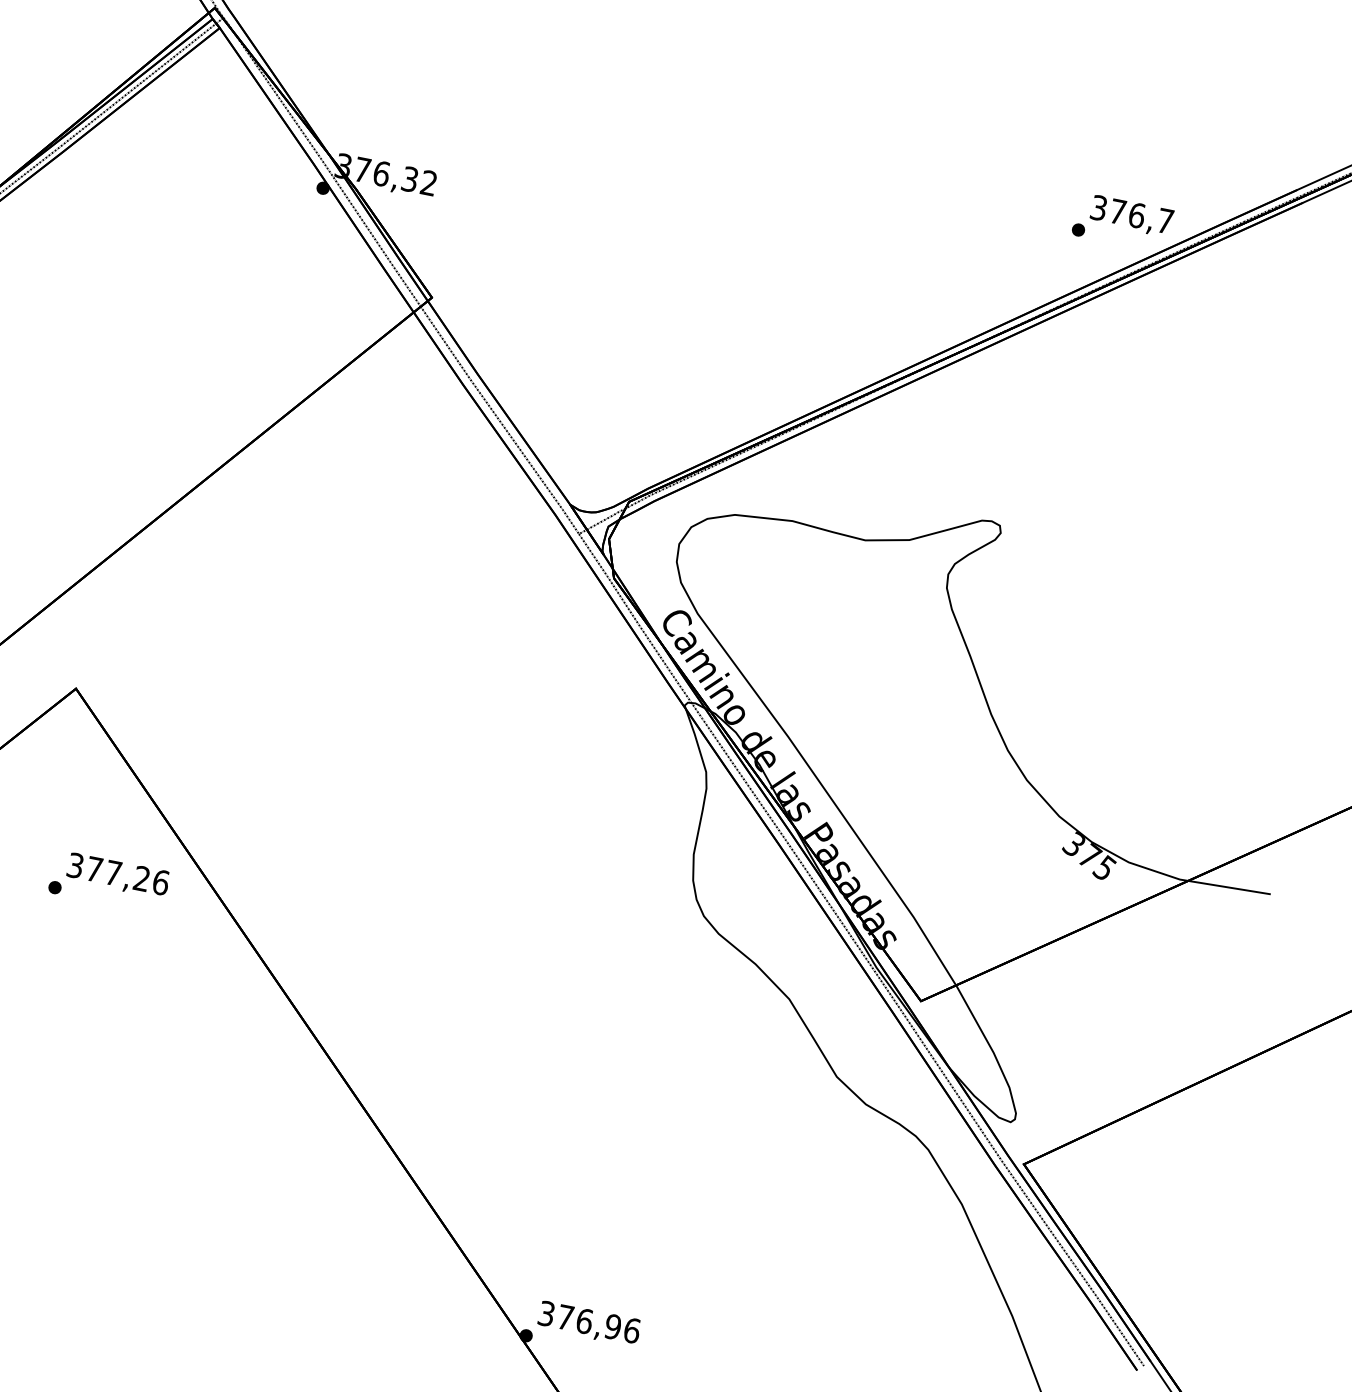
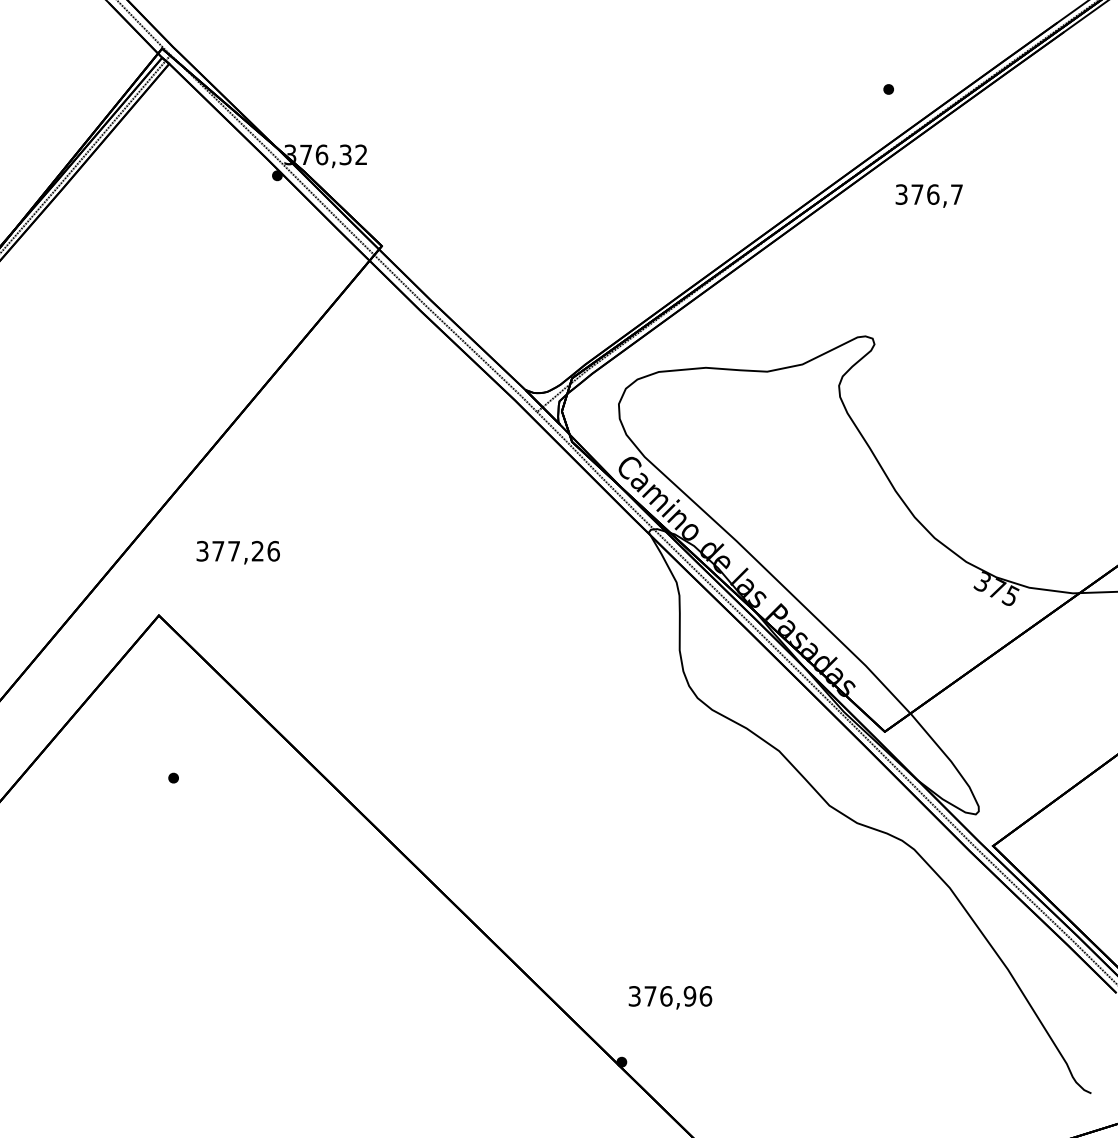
text: (1131, 215) -> (928, 195), moved
text: (117, 875) -> (237, 552), moved
text: (589, 1323) -> (670, 997), moved

